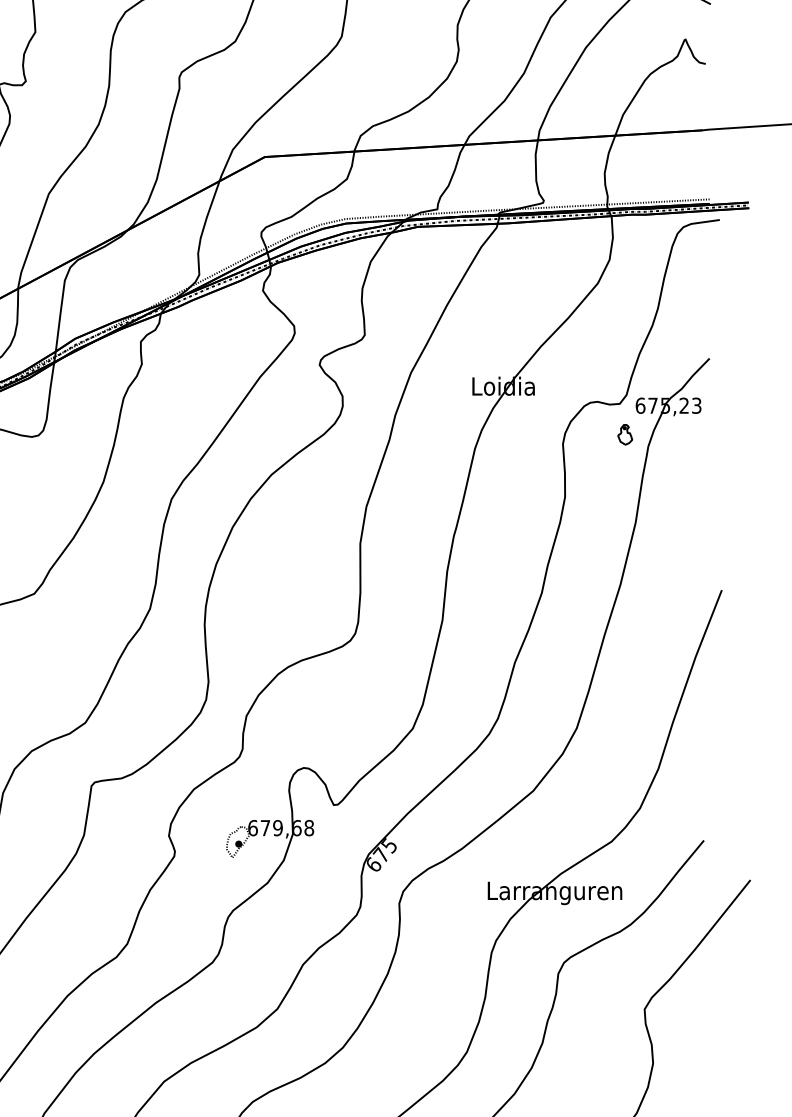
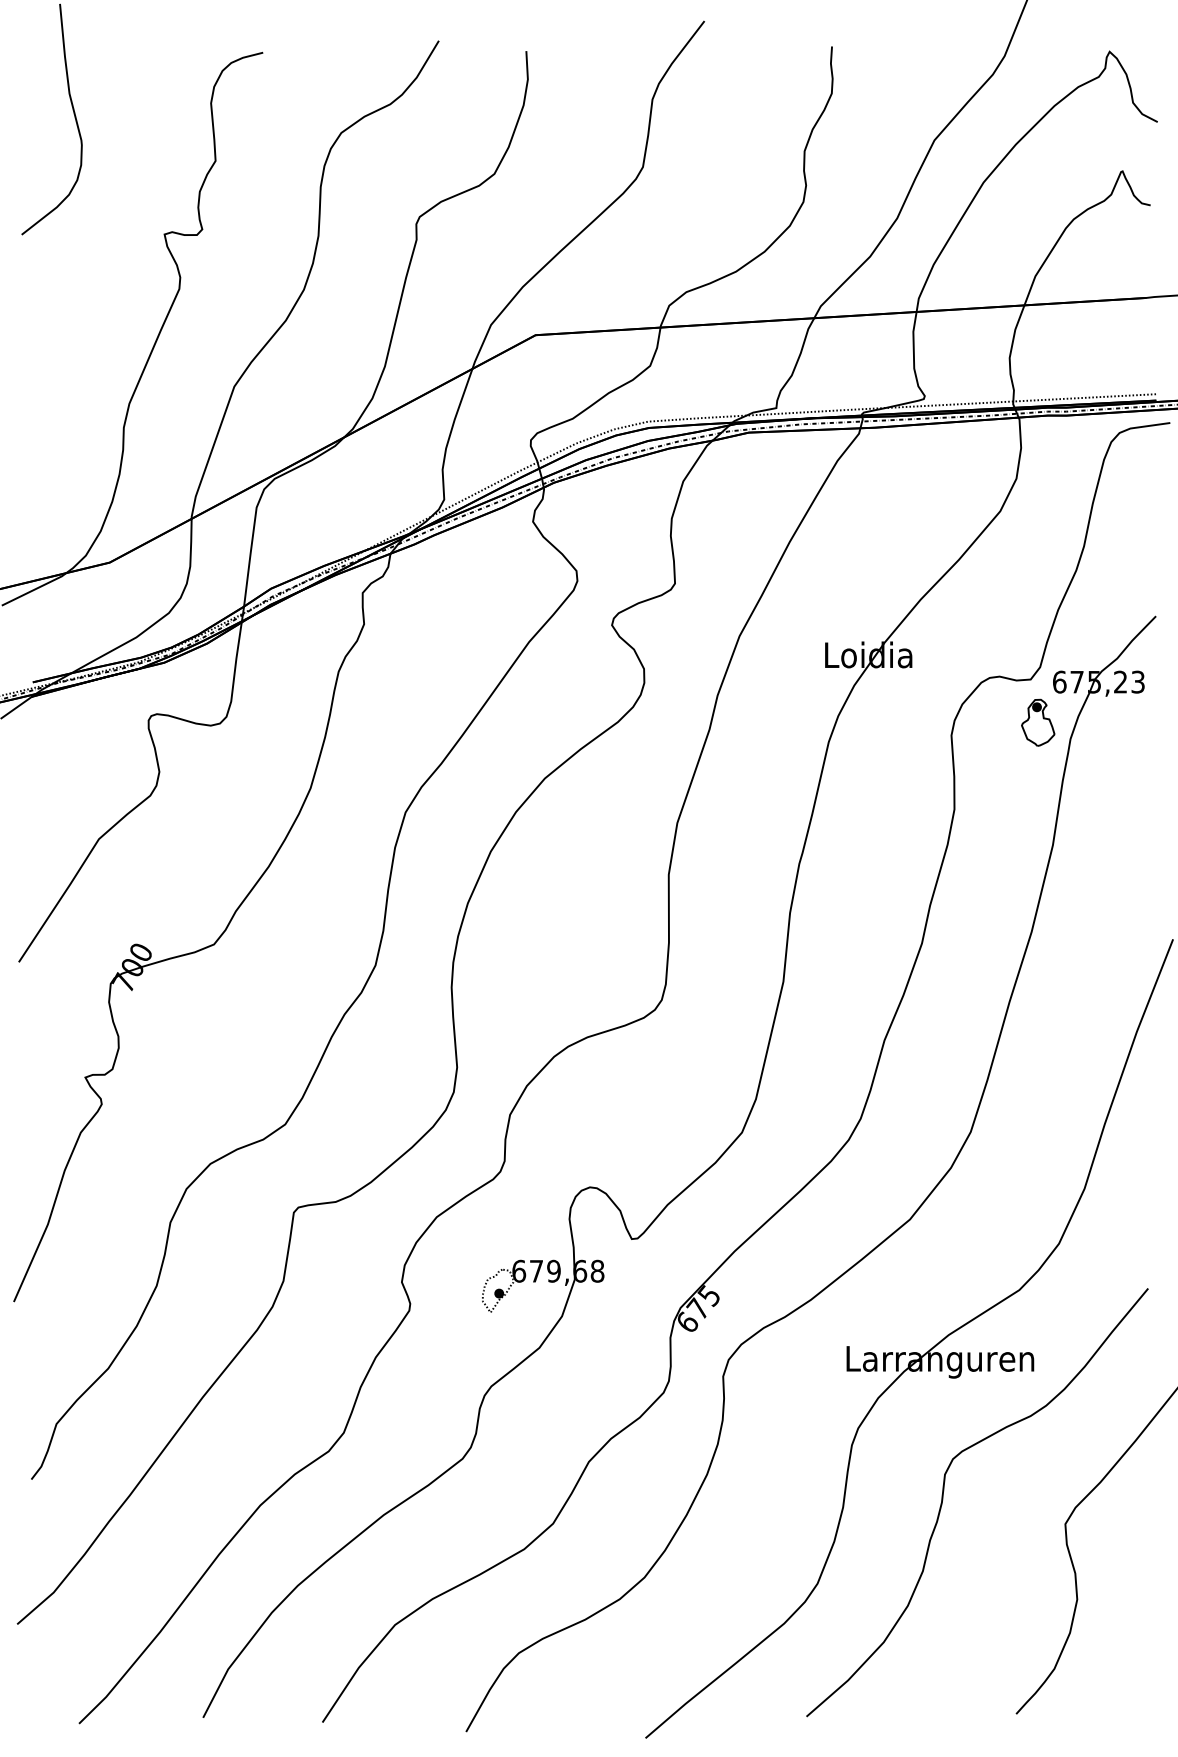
part: (625, 434) -> (1038, 722), size x1.67

